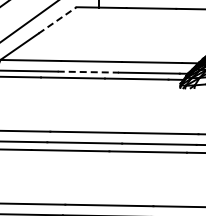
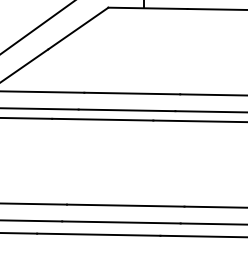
line: (57, 20) -> (78, 28), dashed -> solid
line: (88, 72) -> (127, 110), dashed -> solid

